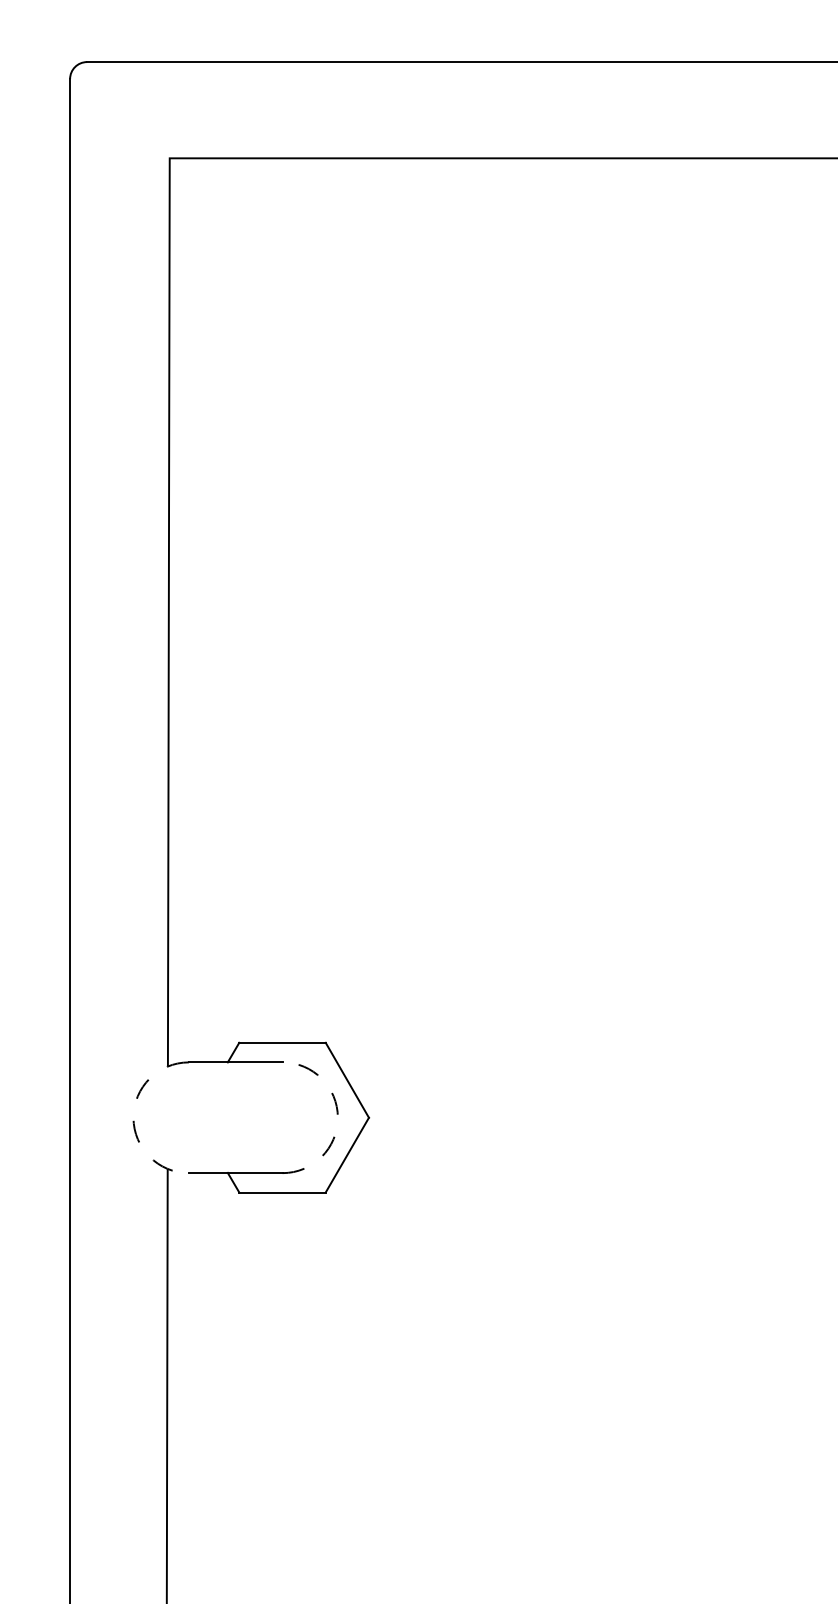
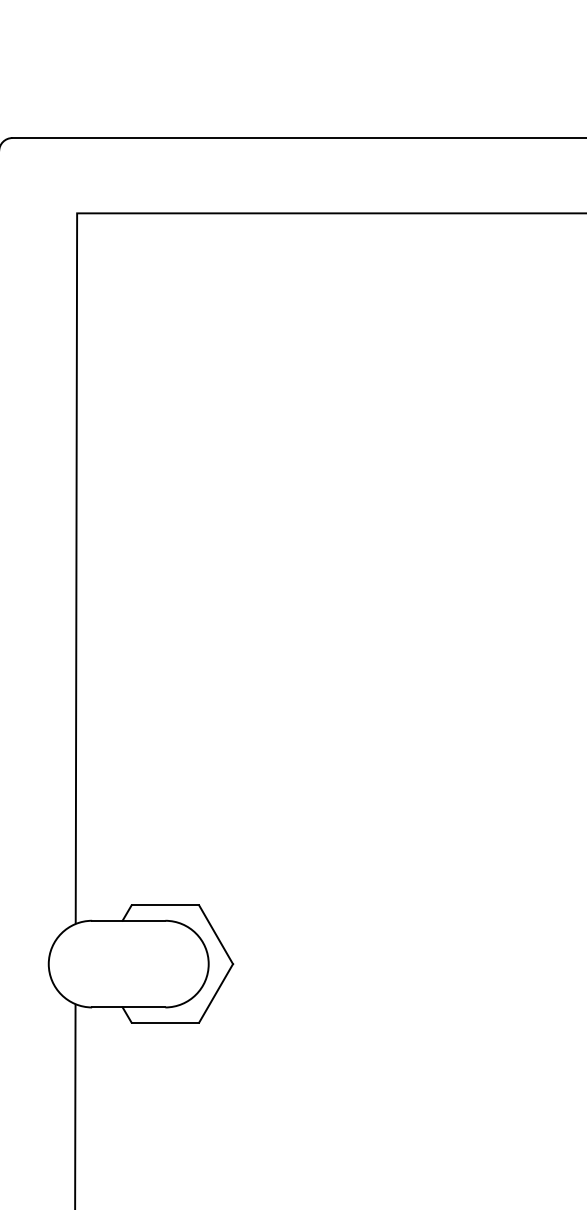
arc: (133, 1117) -> (48, 963), dashed -> solid
arc: (337, 1117) -> (208, 963), dashed -> solid

